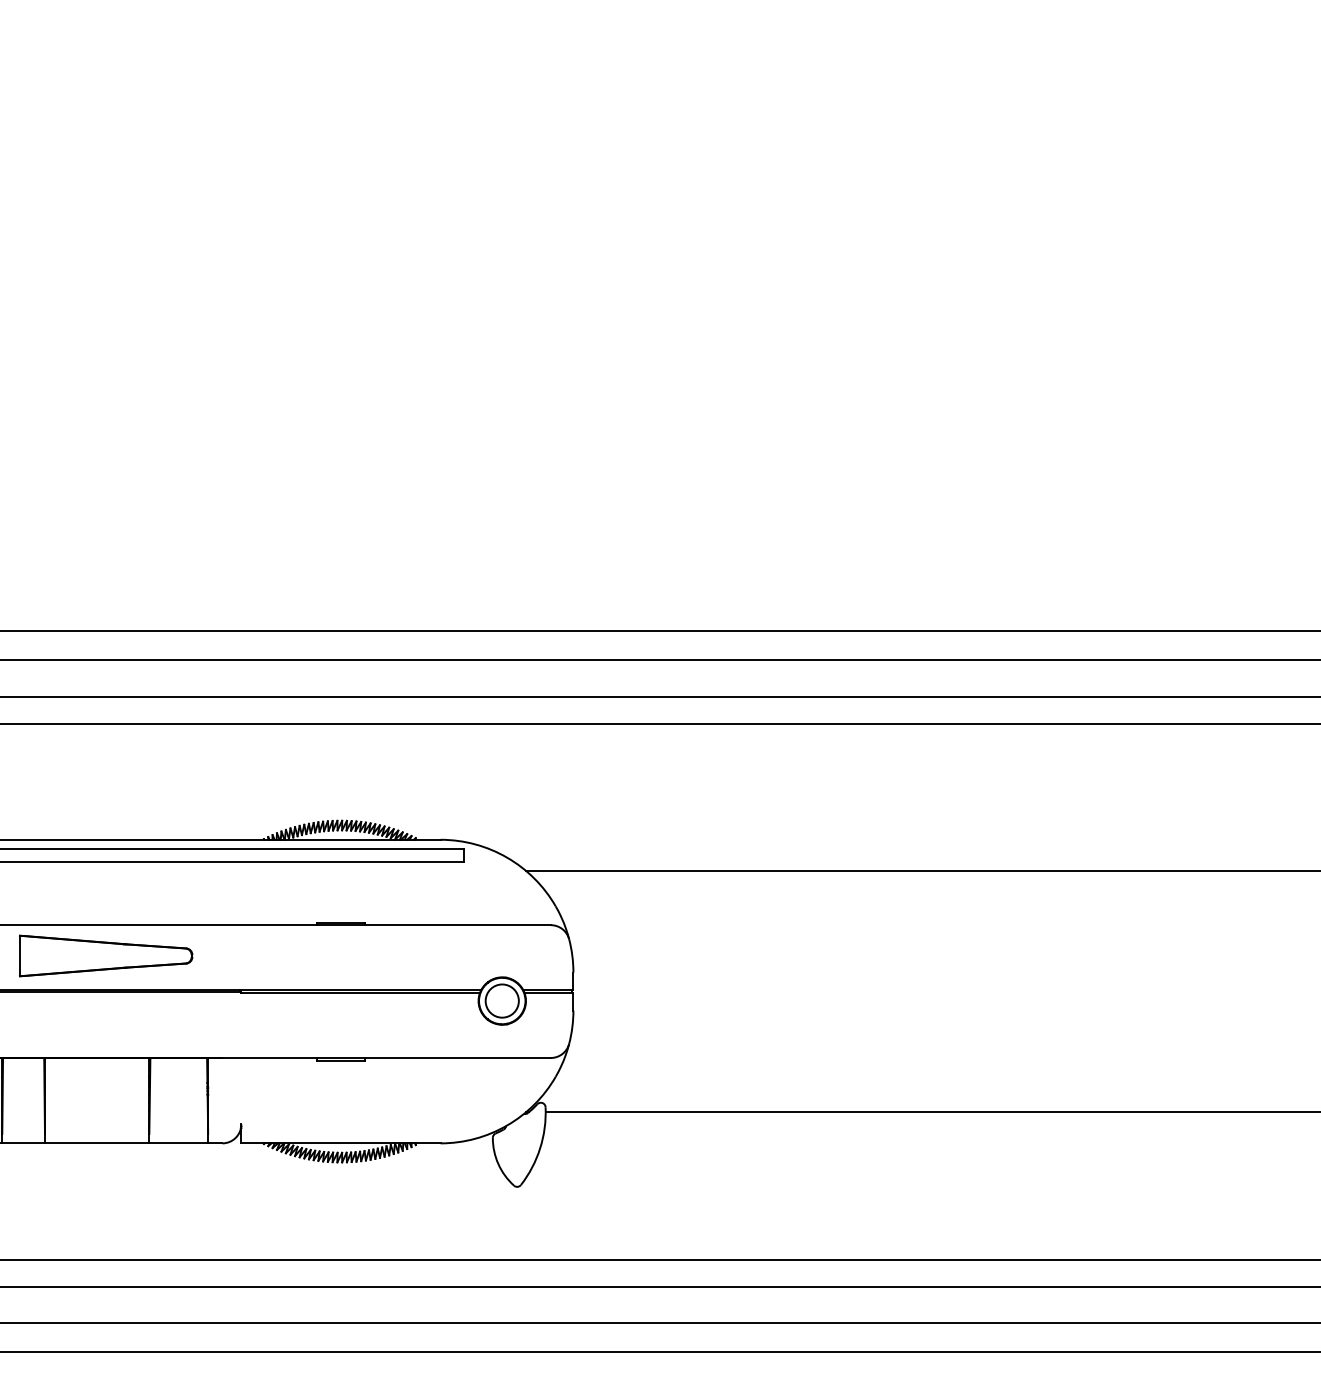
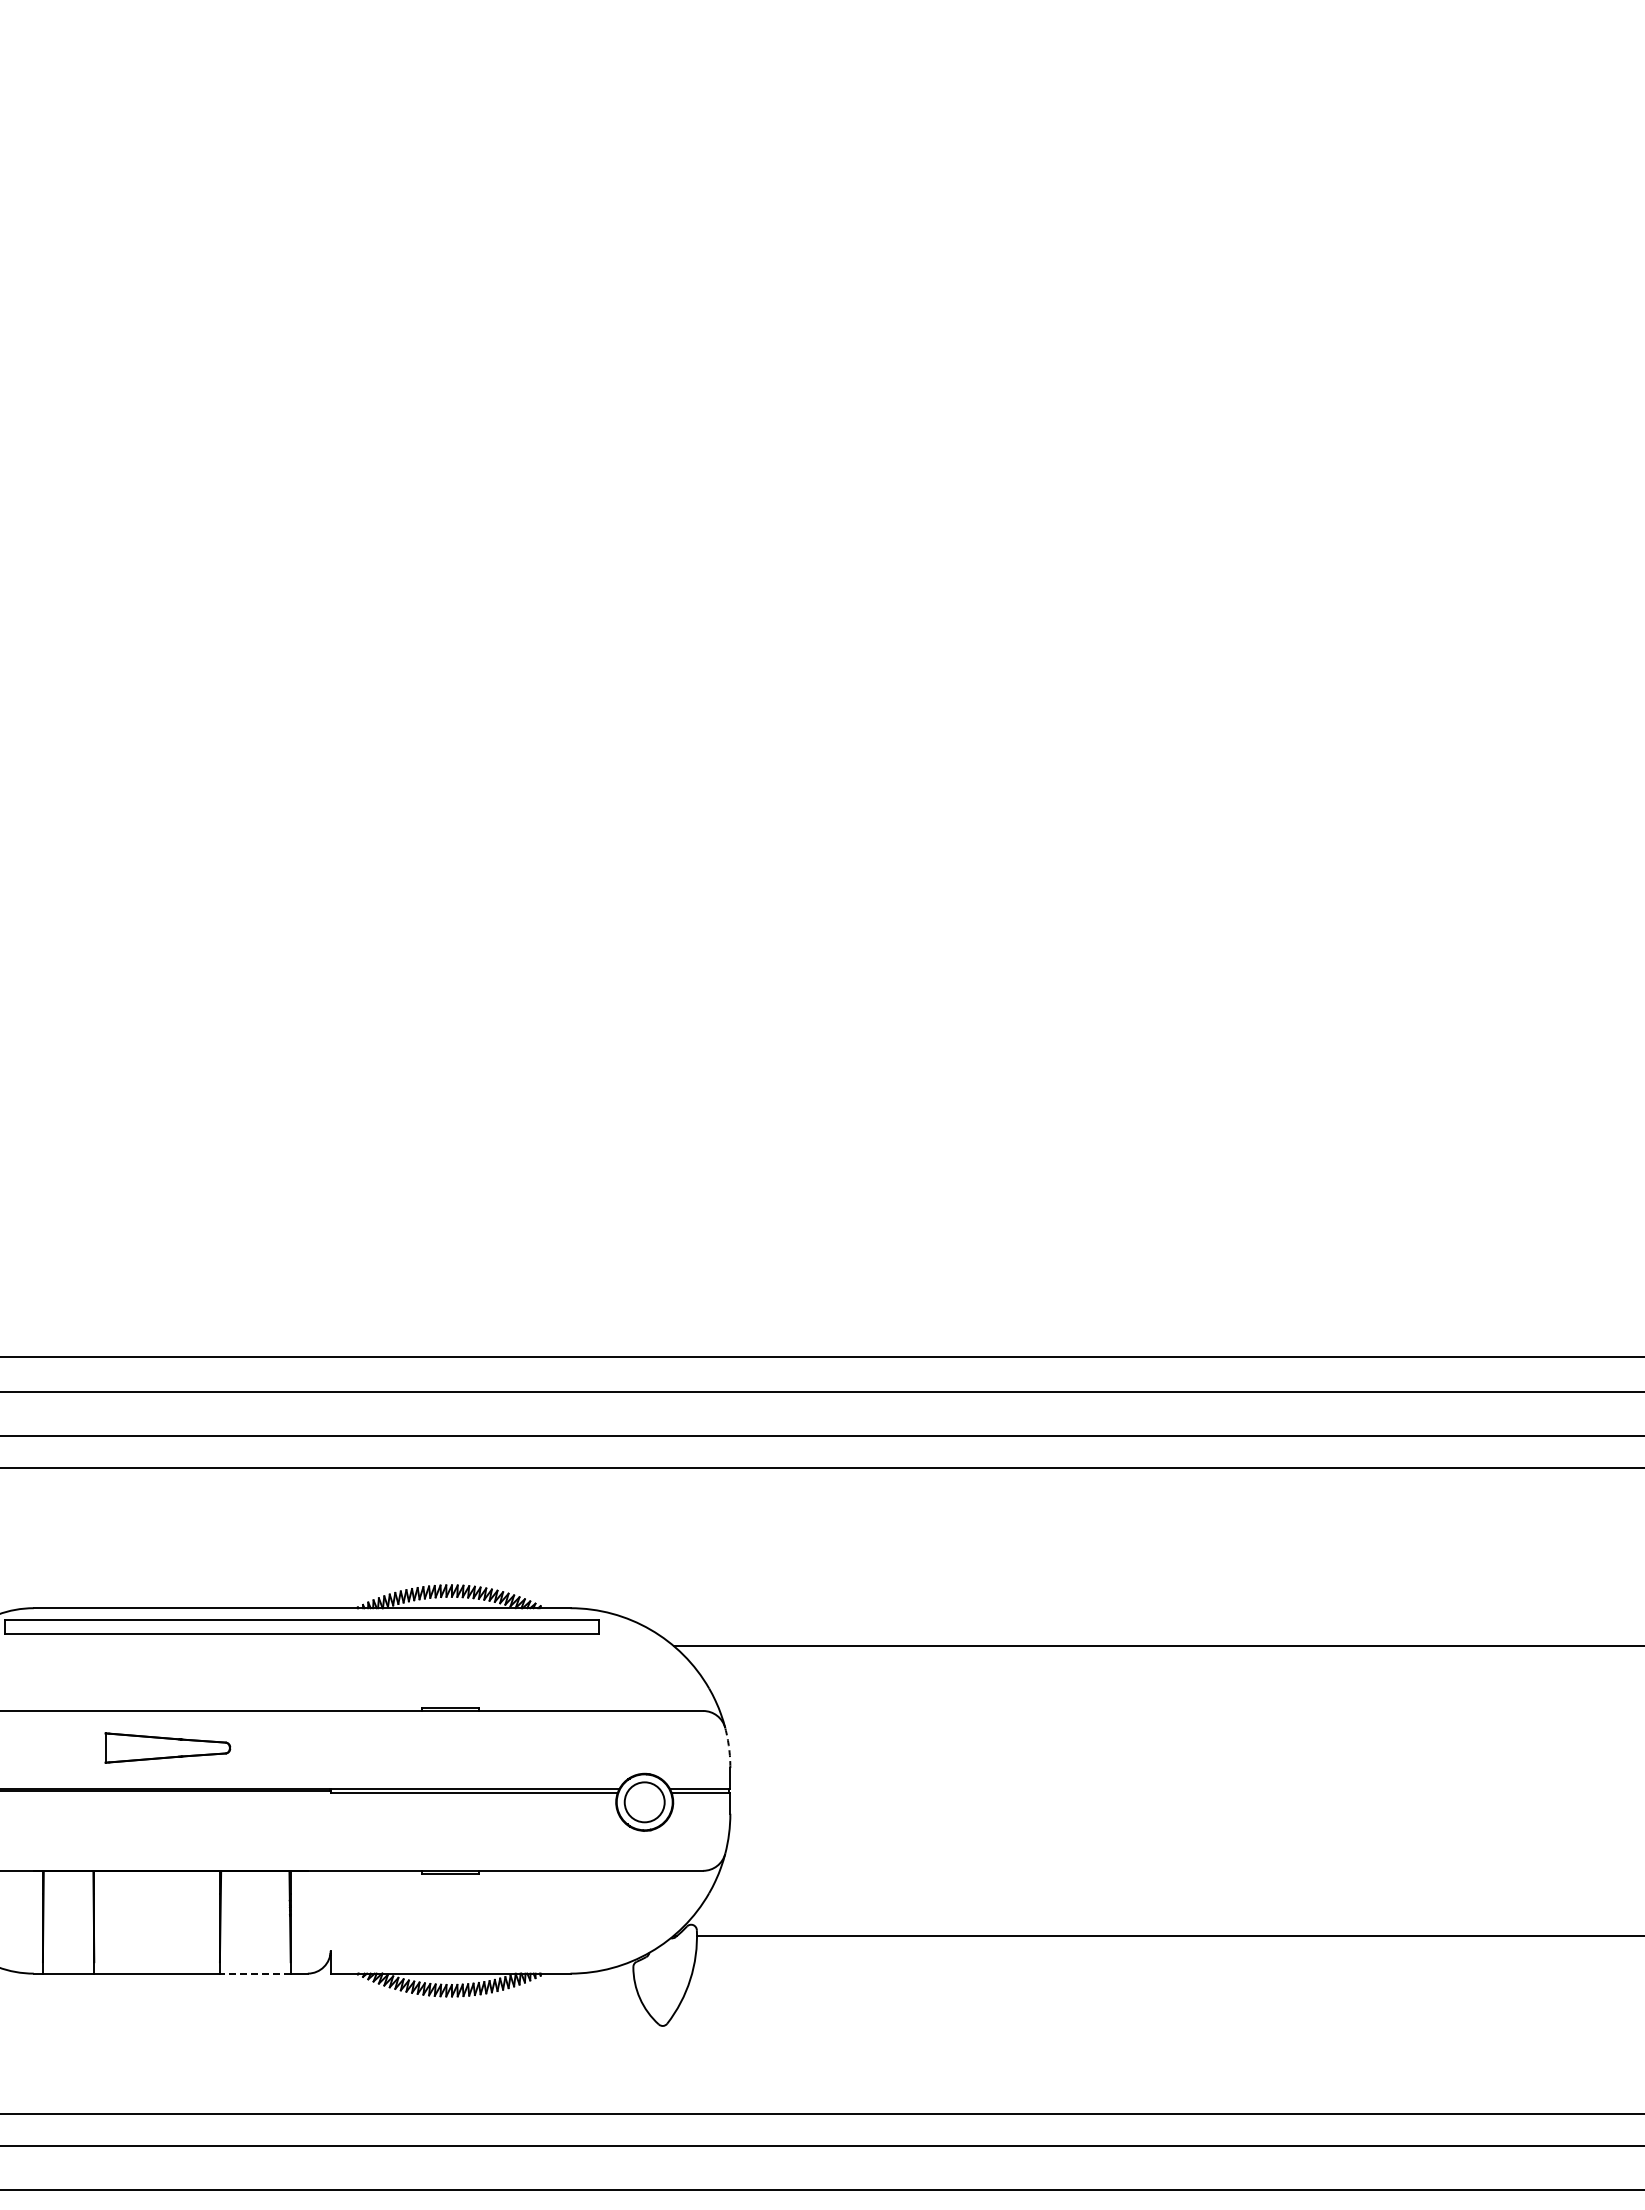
part: (105, 955) -> (167, 1747), size x0.6
arc: (572, 955) -> (729, 1747), solid -> dashed
line: (178, 1143) -> (254, 1973), solid -> dashed

